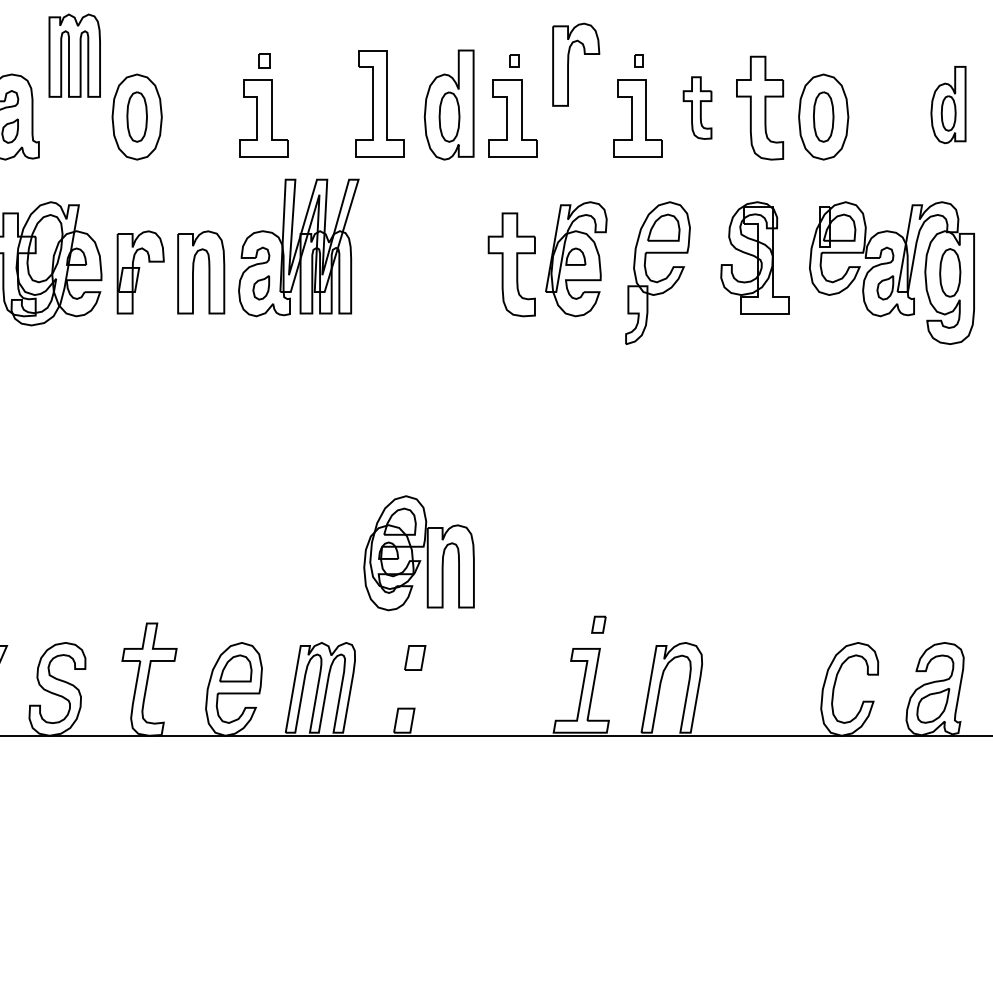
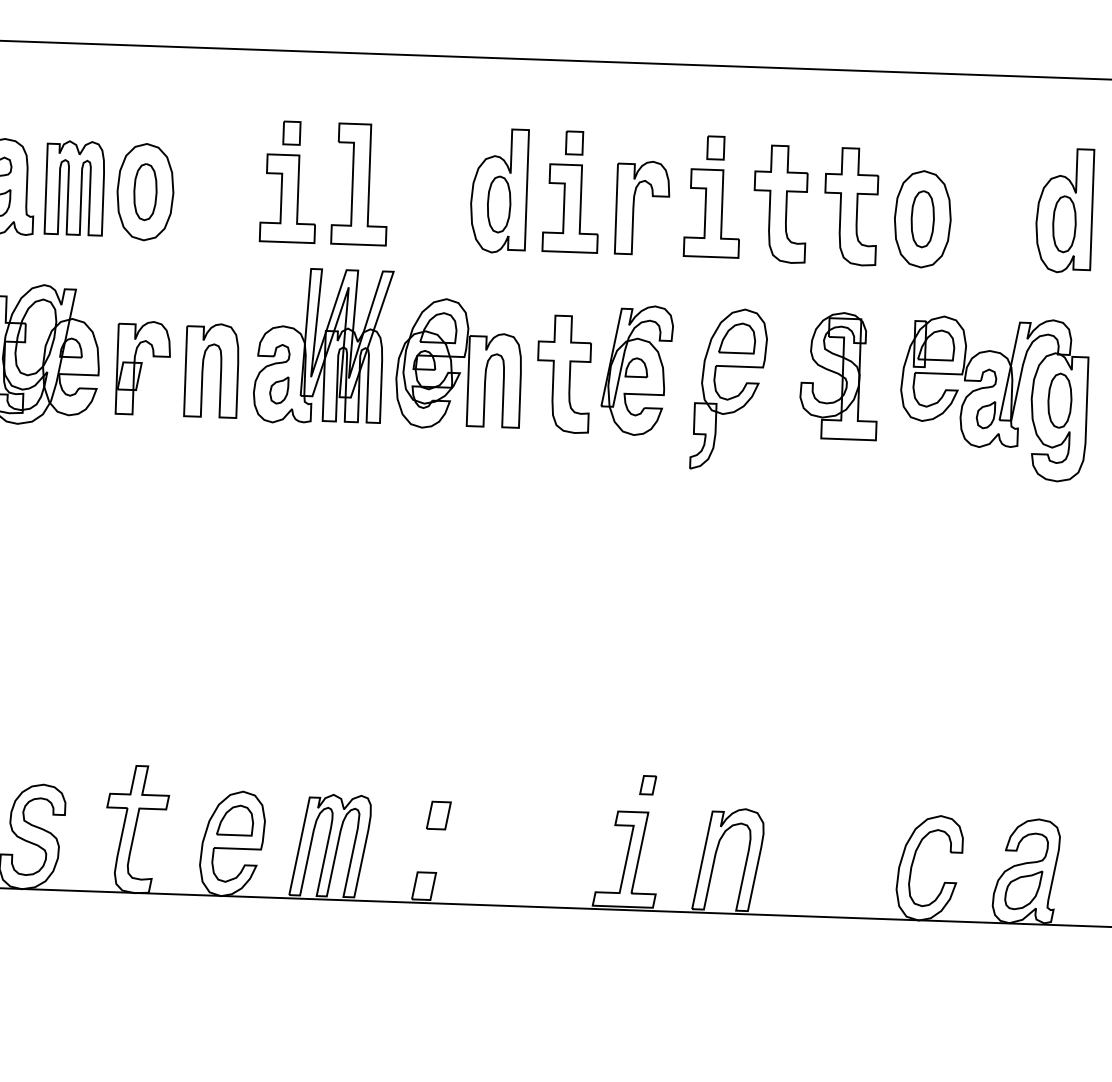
part: (74, 55) -> (74, 187), moved
part: (264, 60) -> (291, 133), size x1.43
part: (514, 60) -> (574, 142), size x1.67
part: (638, 60) -> (715, 147), size x1.67
part: (569, 61) -> (635, 204), moved
part: (379, 103) -> (360, 184), moved
part: (948, 104) -> (1064, 209), size x1.43
part: (697, 107) -> (780, 203), size x1.67
part: (418, 553) -> (458, 364), moved

